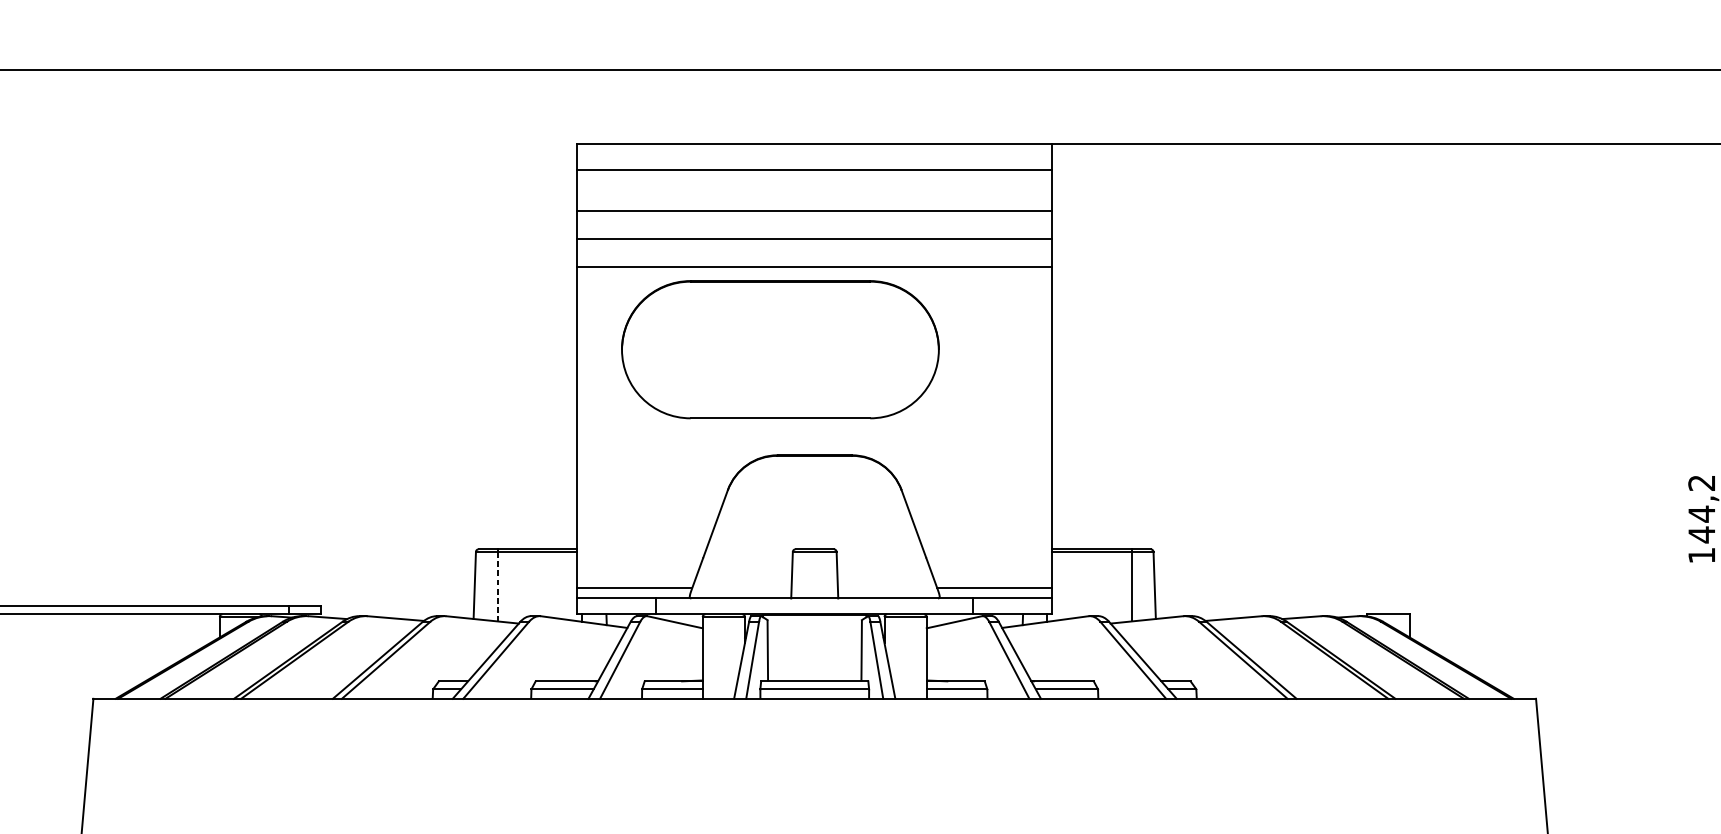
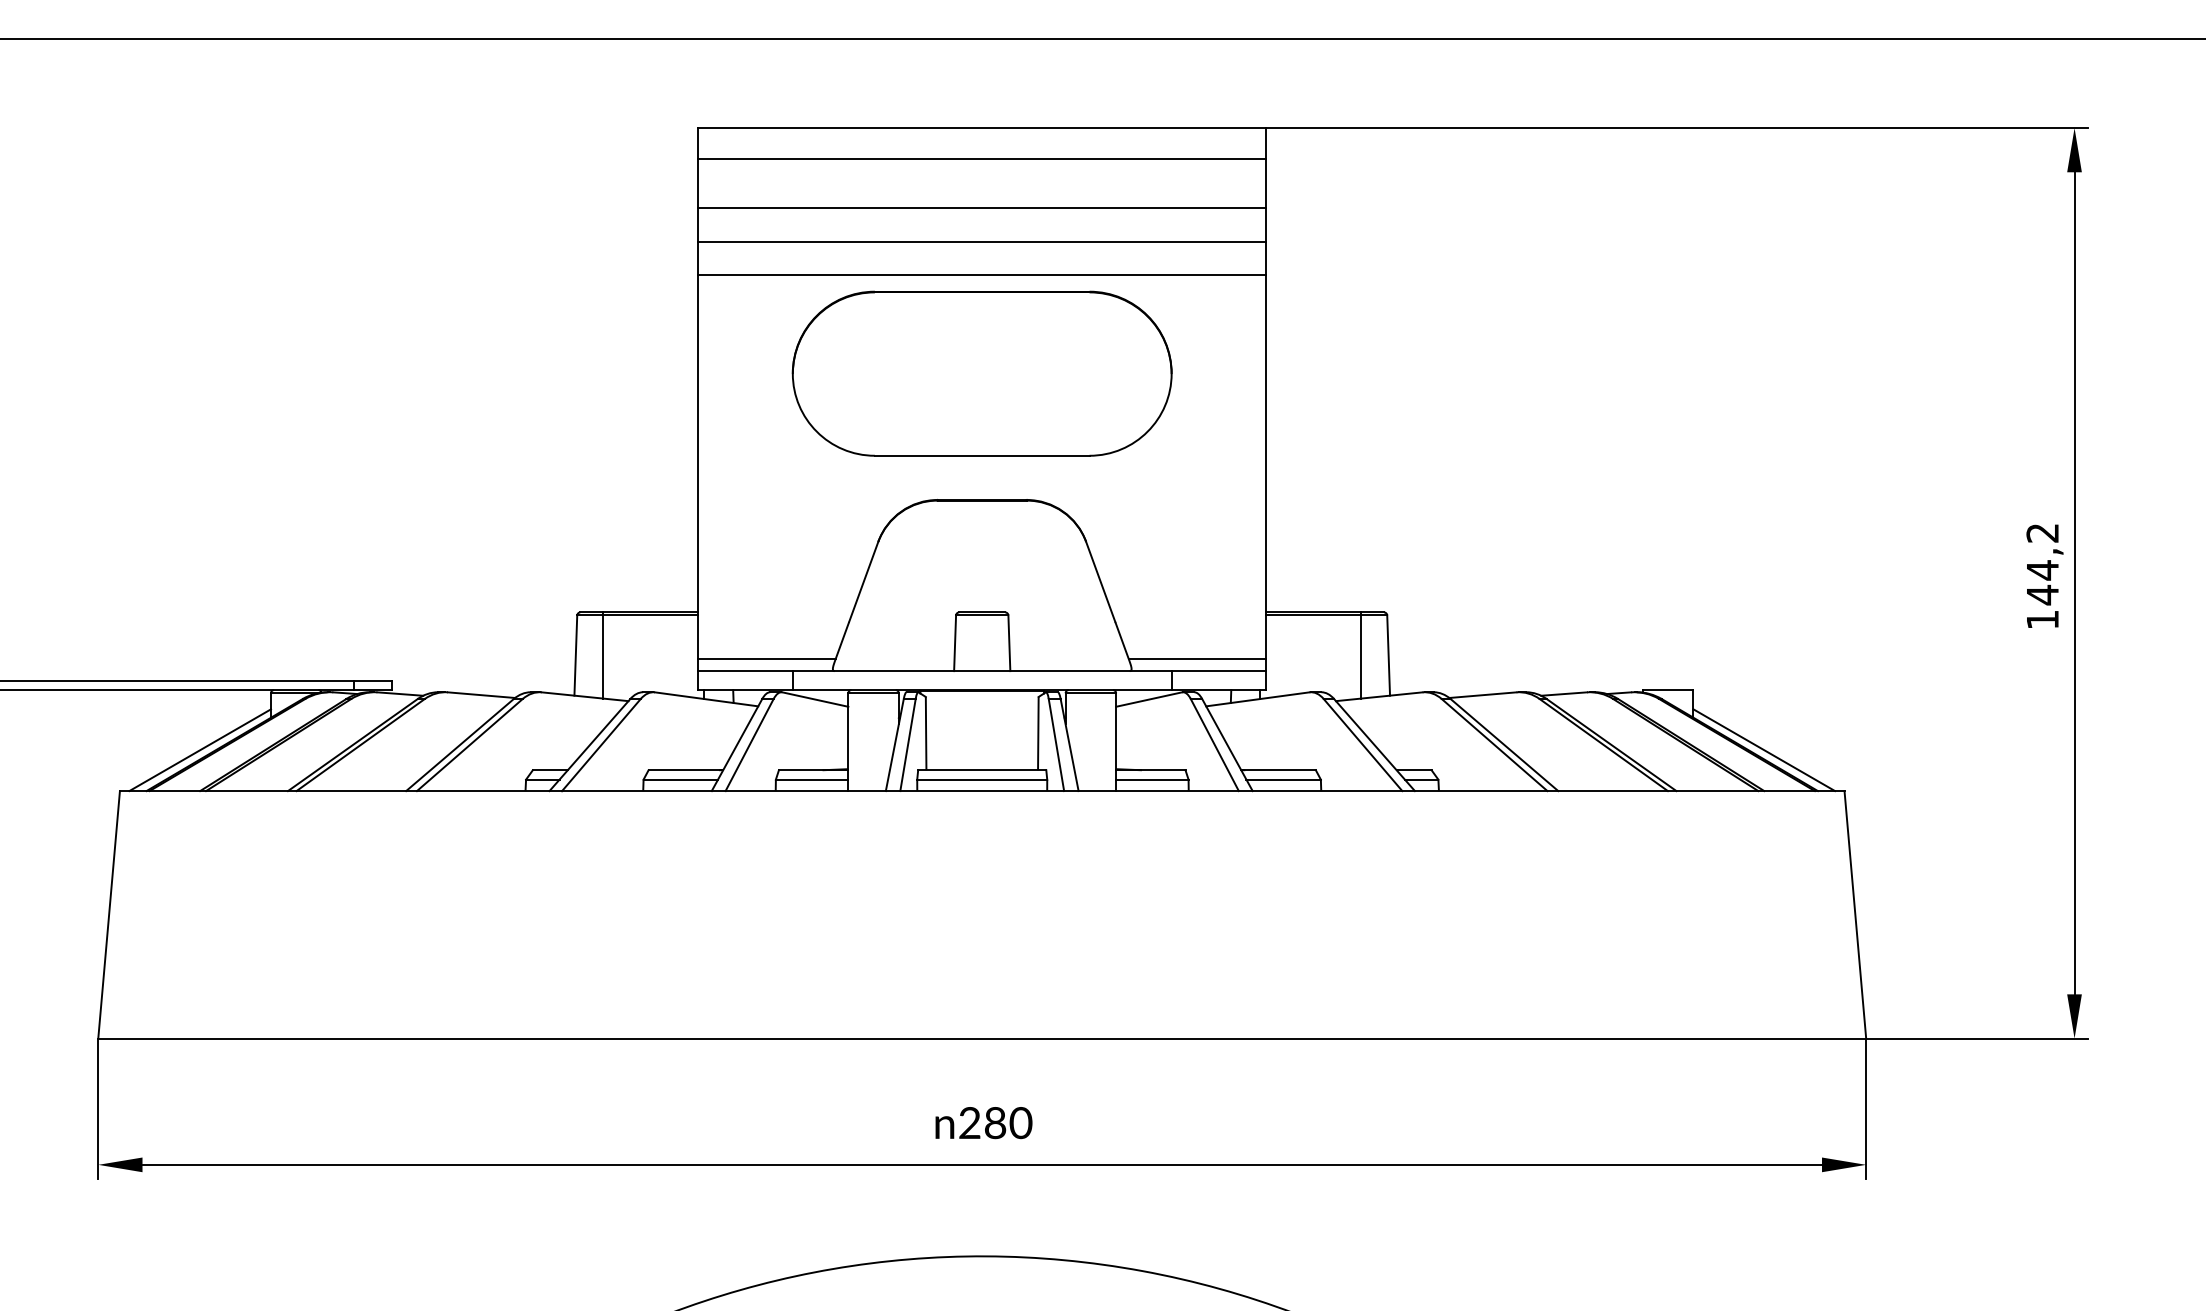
part: (779, 349) -> (981, 373), moved
line: (497, 587) -> (603, 657), dashed -> solid
line: (160, 664) -> (200, 750), added
line: (1469, 664) -> (1764, 750), added

